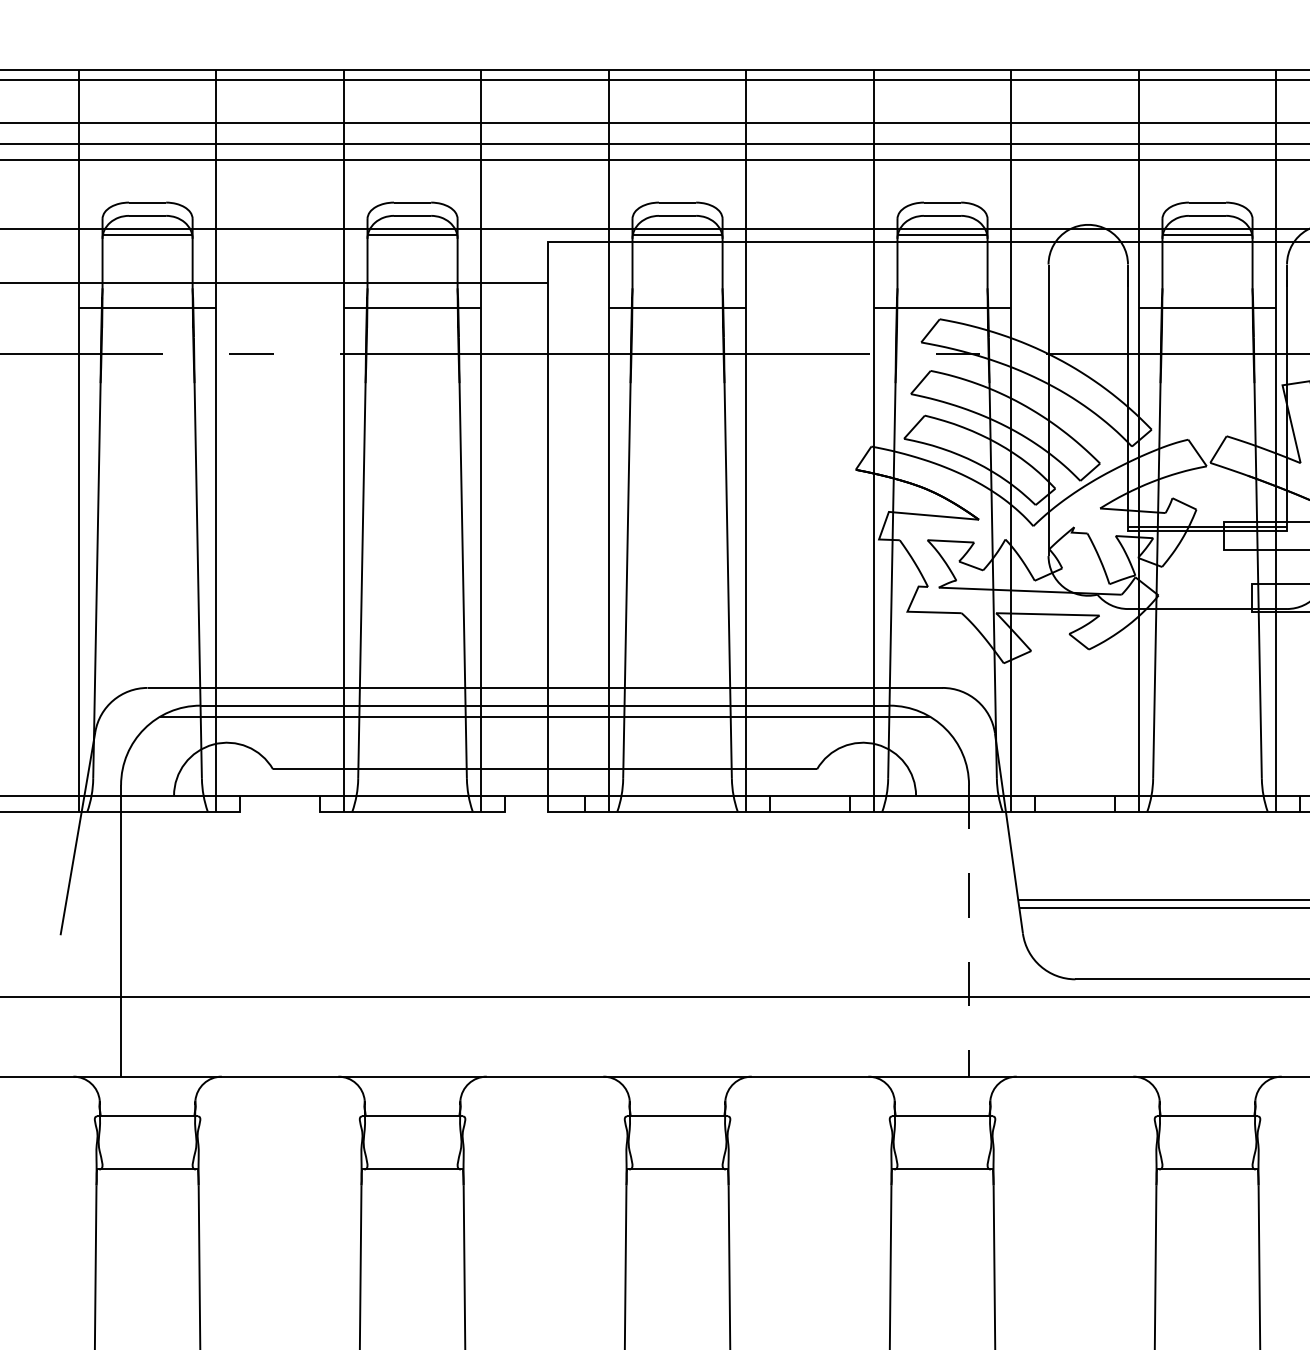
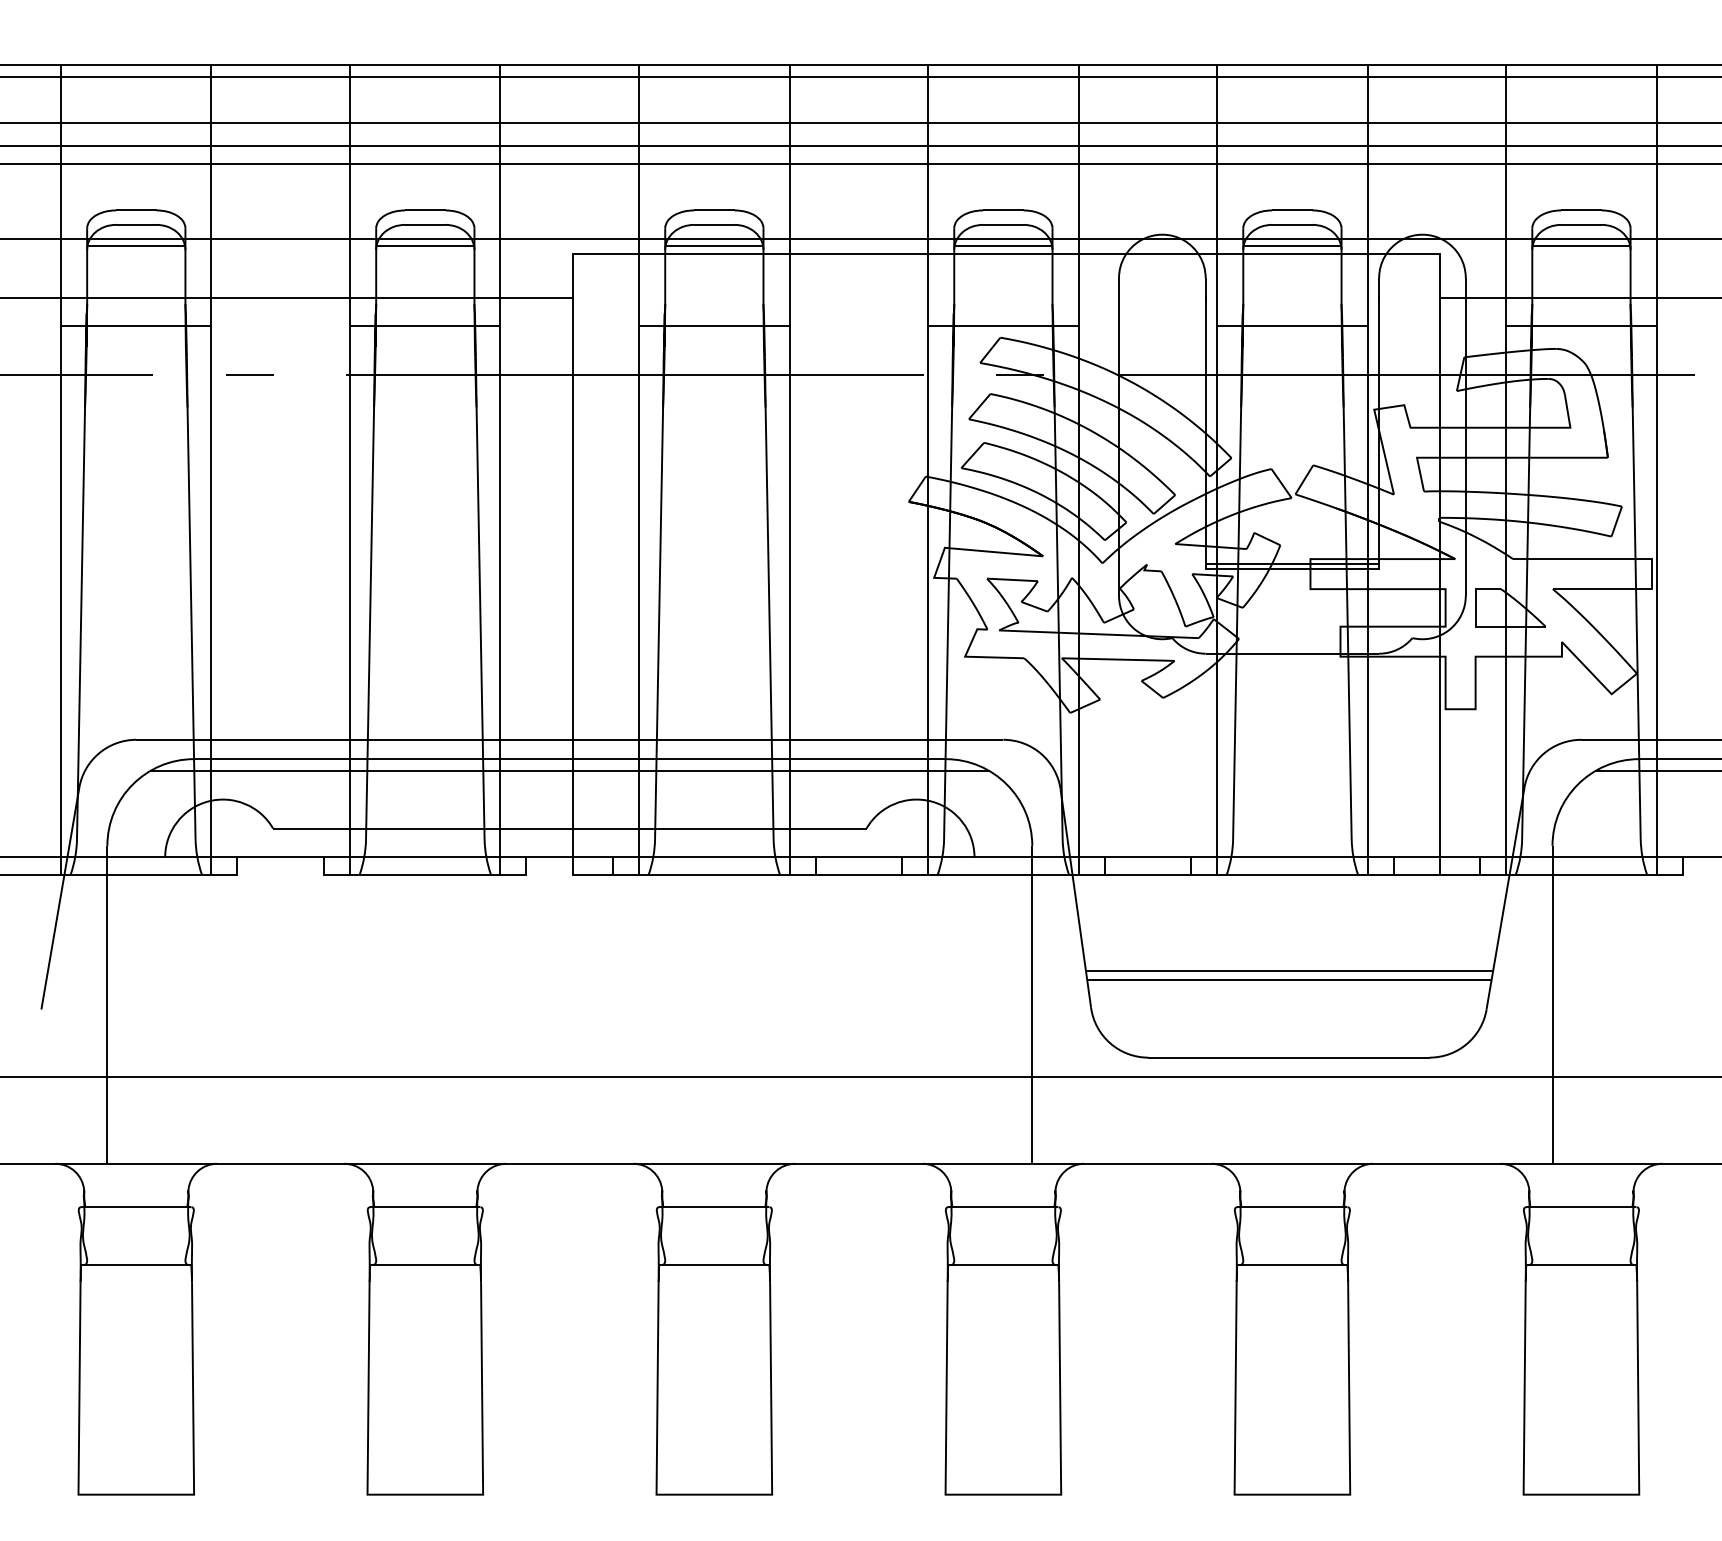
line: (969, 930) -> (1032, 1004), dashed -> solid

